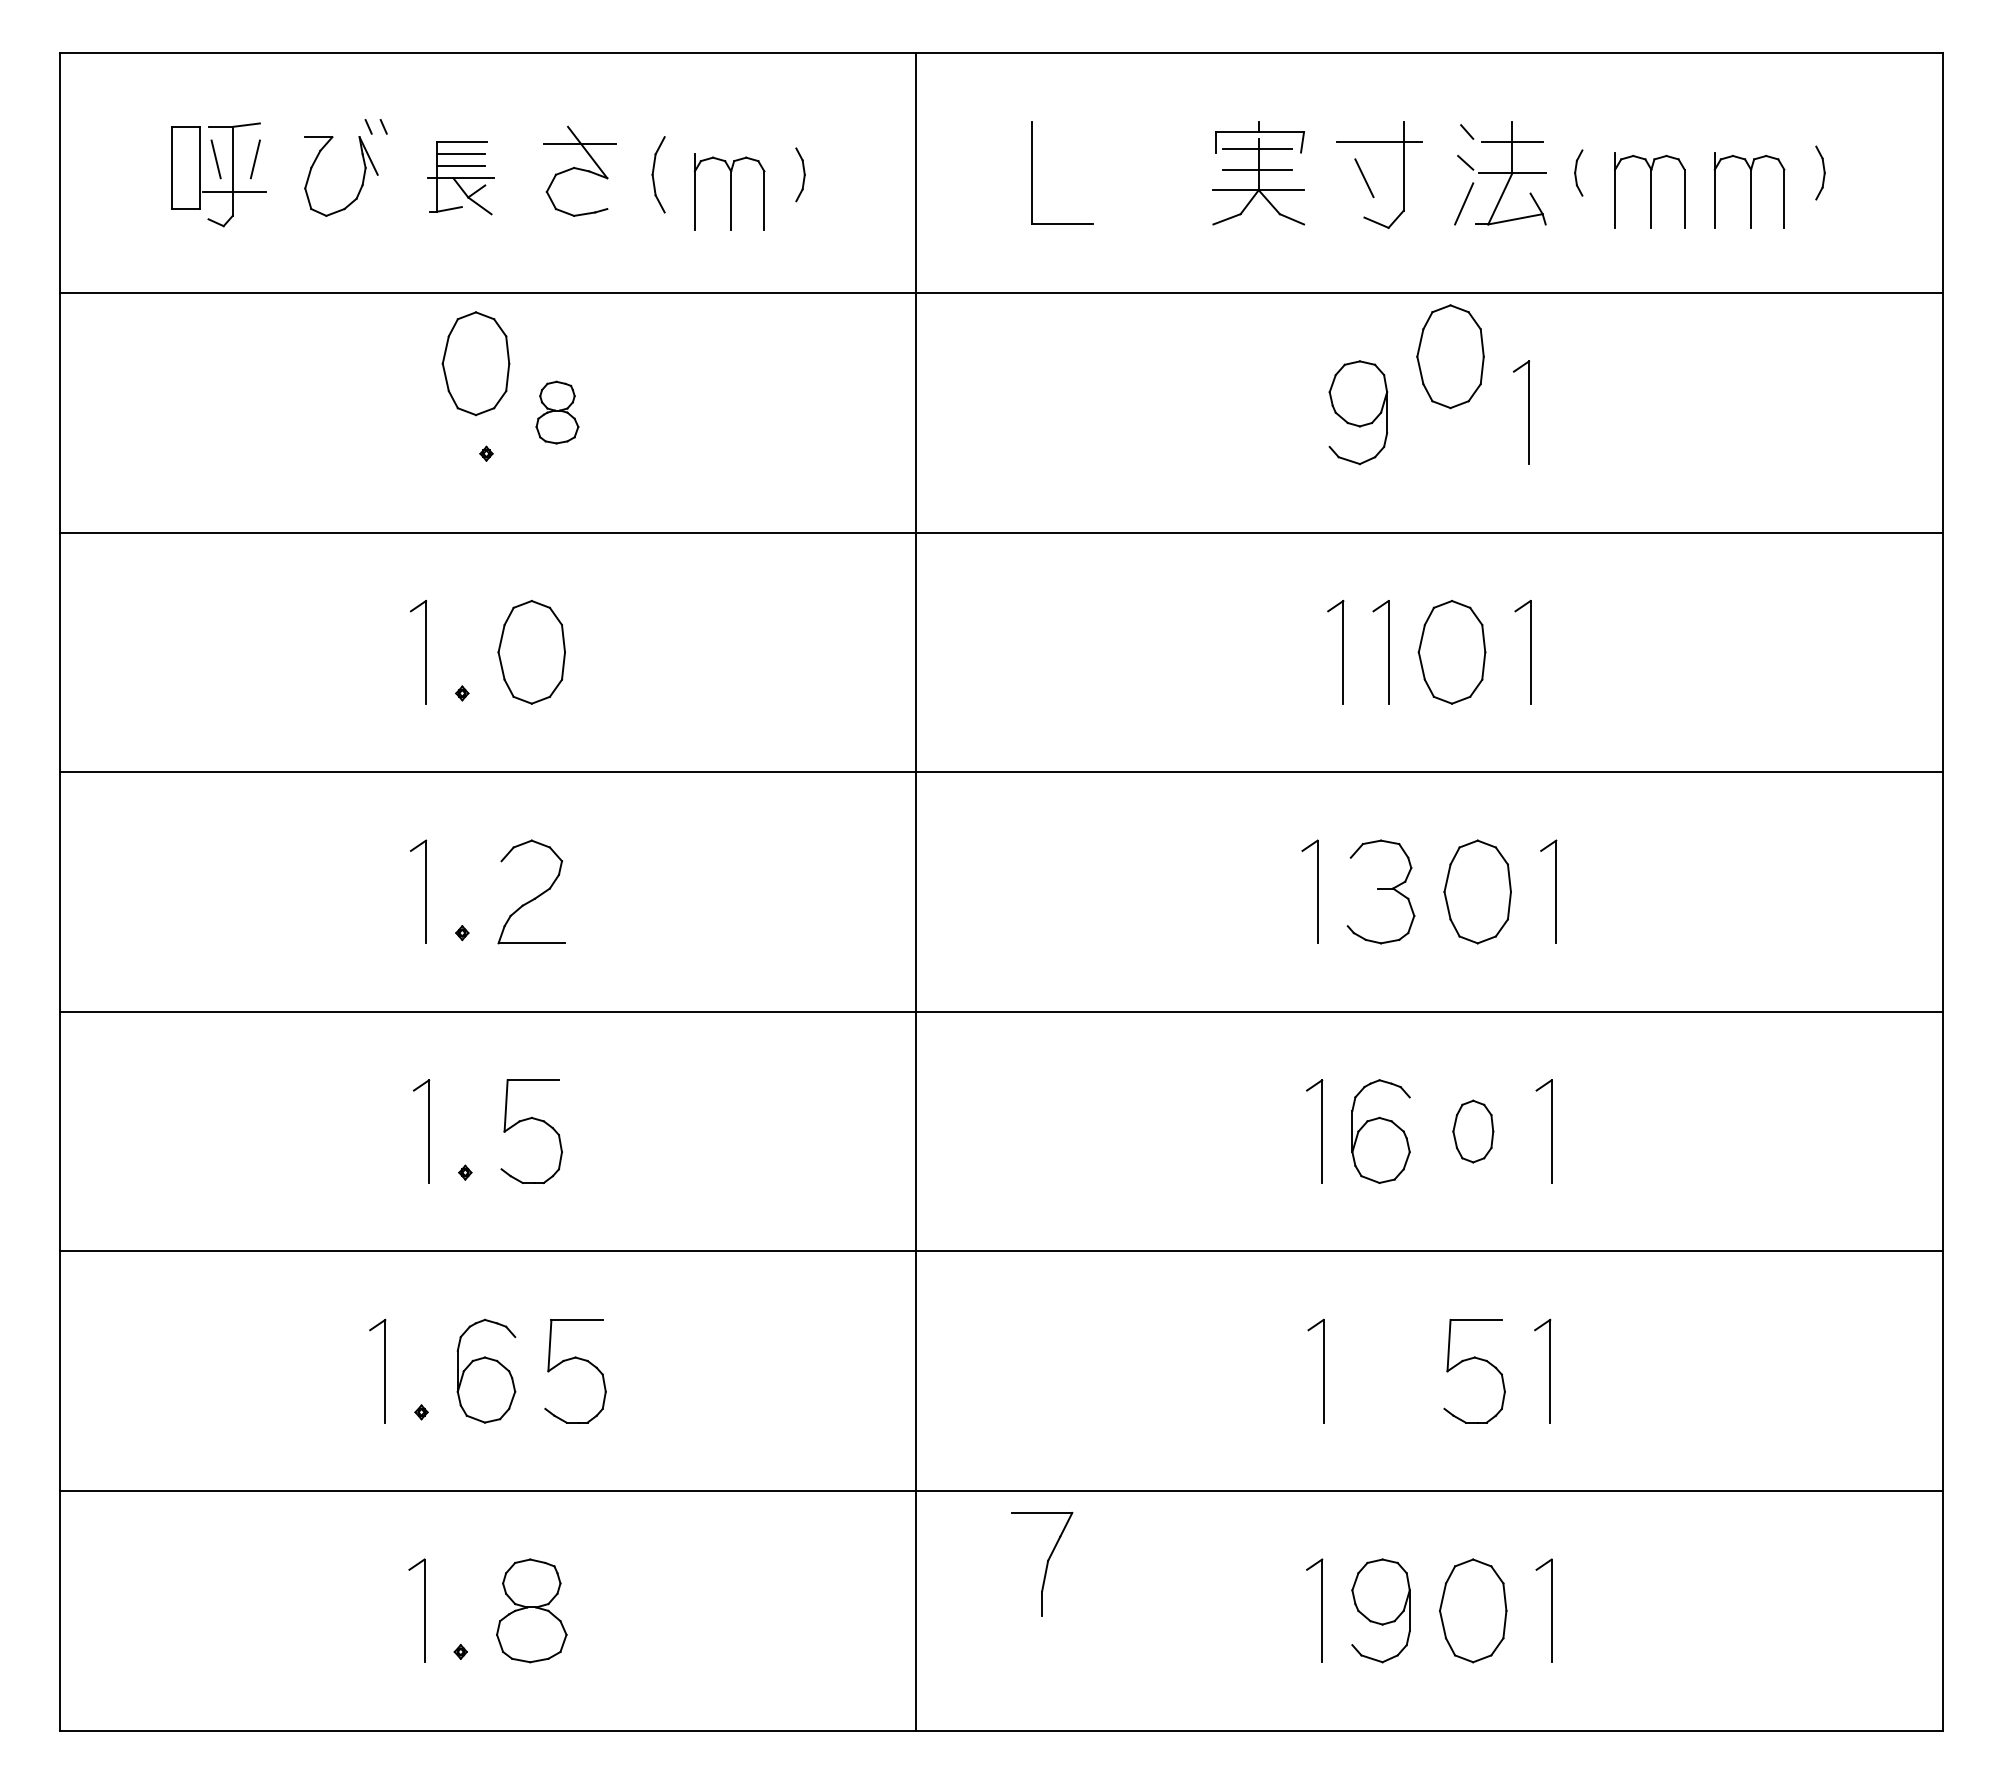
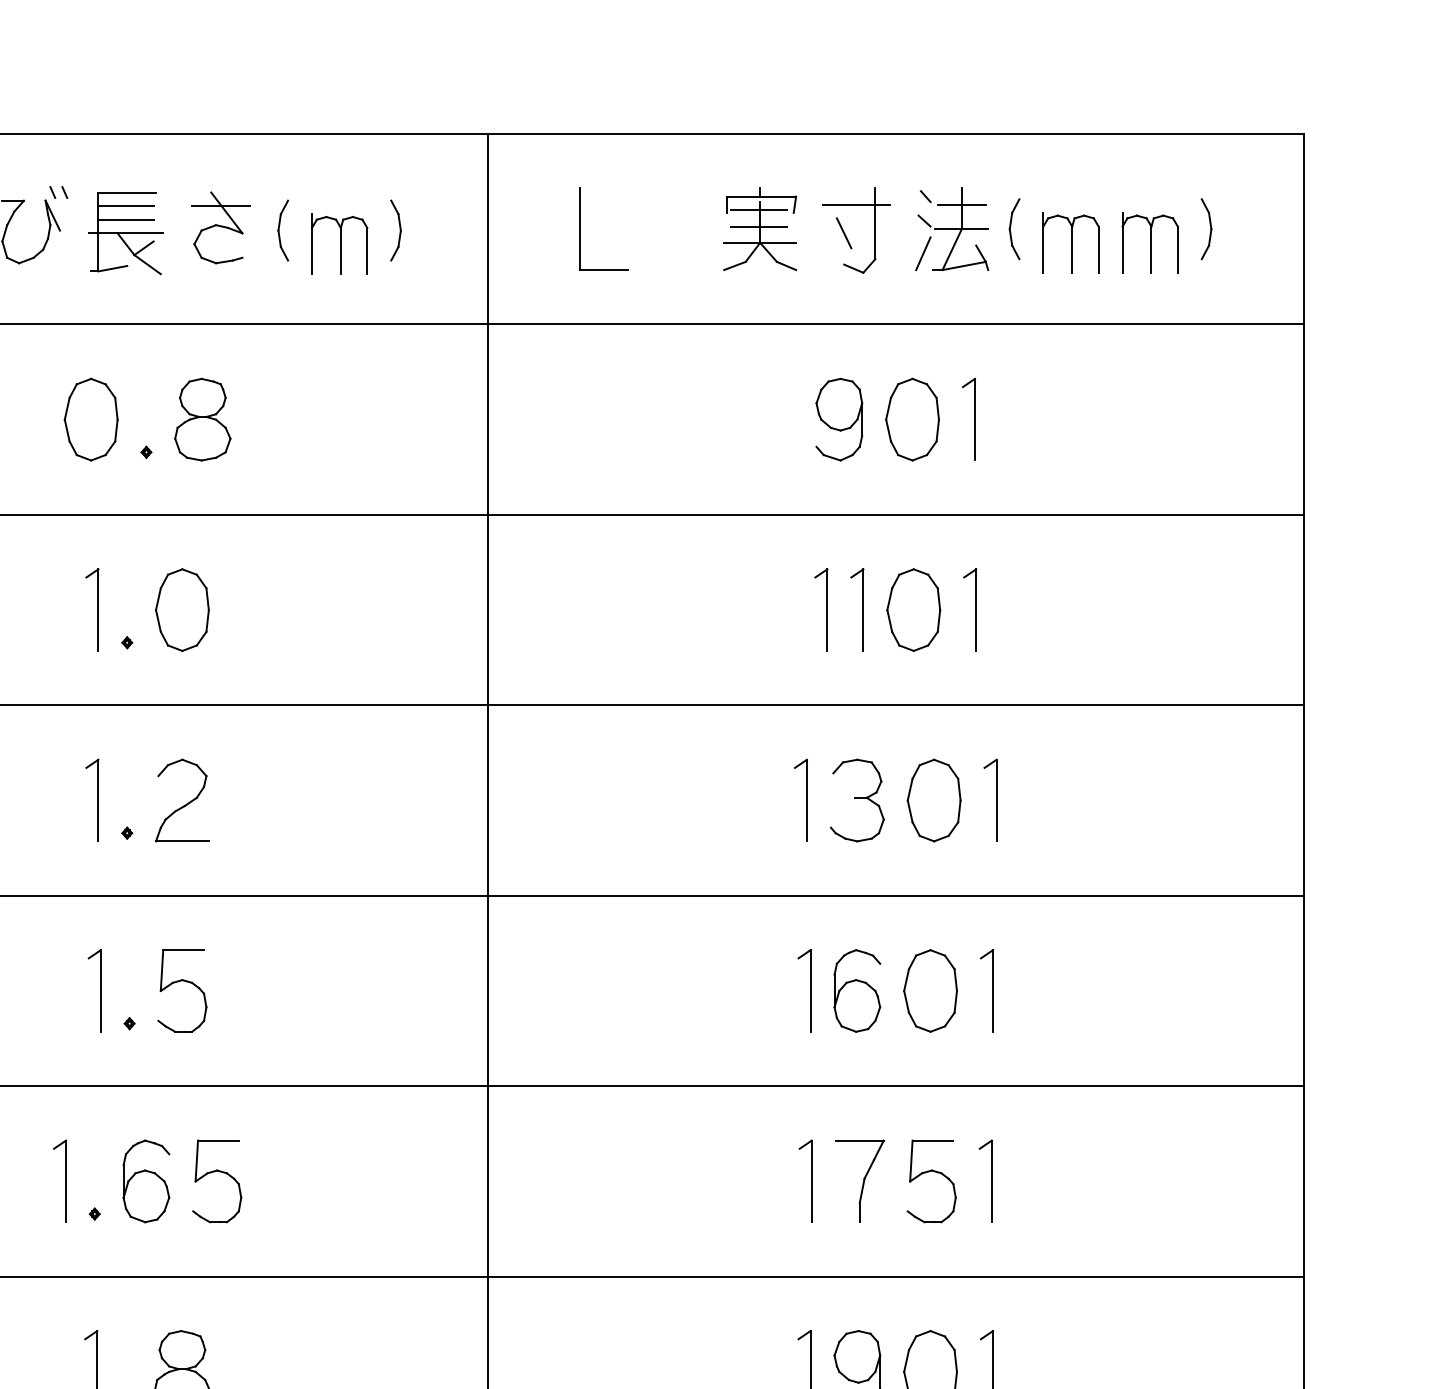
part: (1578, 172) -> (1014, 228), size x1.67
part: (1820, 172) -> (1206, 228), size x1.43
part: (800, 174) -> (395, 230), size x1.43
part: (460, 178) -> (125, 233), size x1.43
part: (1450, 356) -> (912, 419), moved
part: (475, 363) -> (90, 419), moved
part: (557, 412) -> (202, 419), size x1.67
part: (1473, 1131) -> (930, 990), size x1.67
part: (1042, 1564) -> (860, 1181), moved

